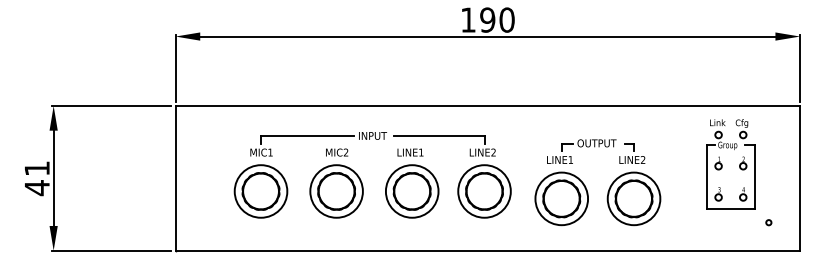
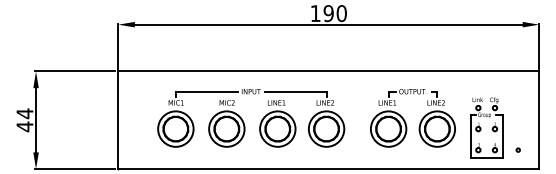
part: (730, 163) -> (486, 127), moved
text: (36, 168) -> (24, 113), 41 -> 44
part: (586, 186) -> (405, 120), moved

